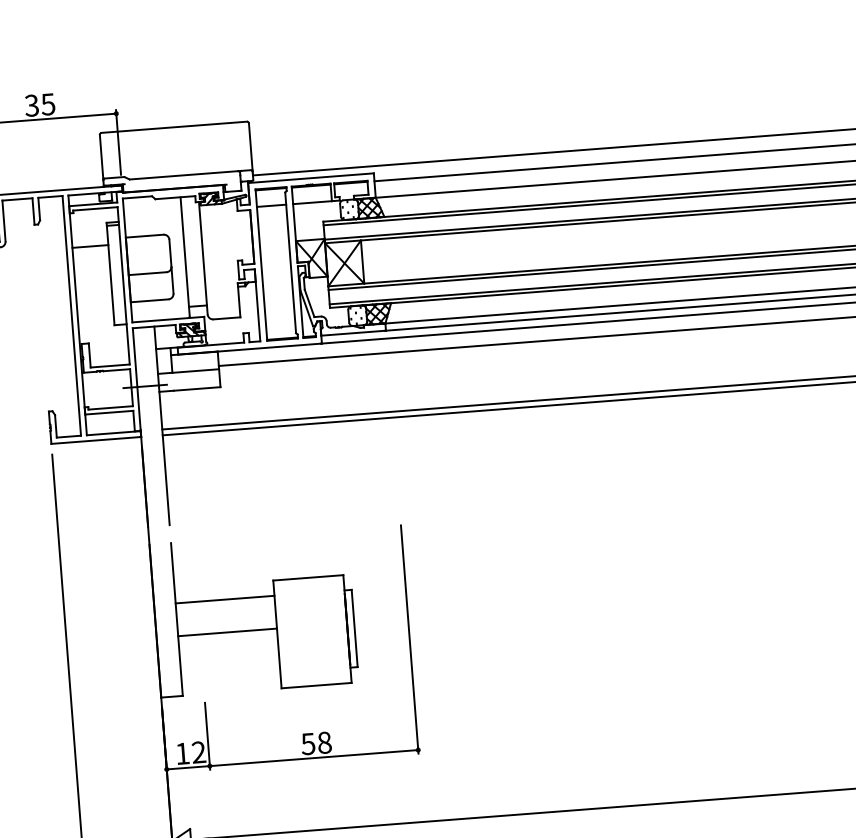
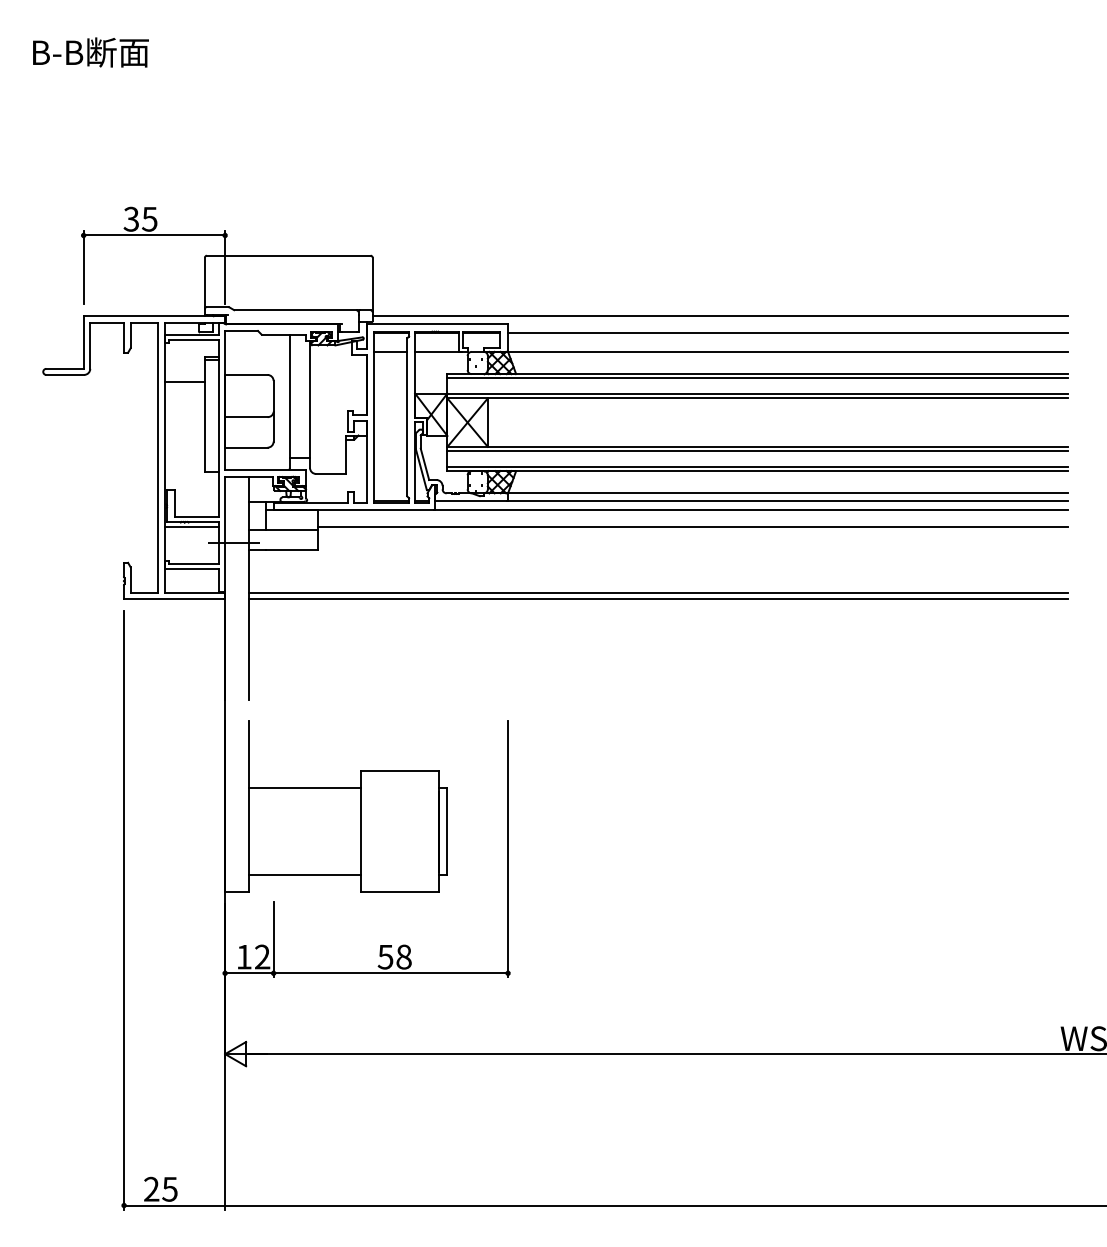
line: (106, 374) -> (191, 526), added
line: (227, 632) -> (304, 875), moved

